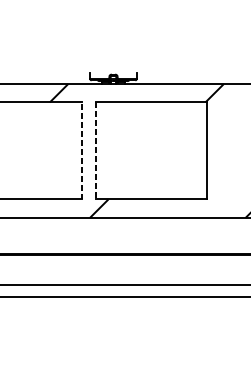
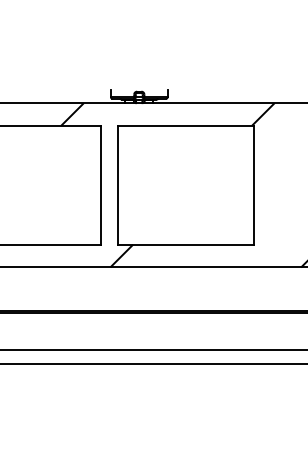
line: (82, 150) -> (101, 184), dashed -> solid
line: (96, 151) -> (118, 185), dashed -> solid

